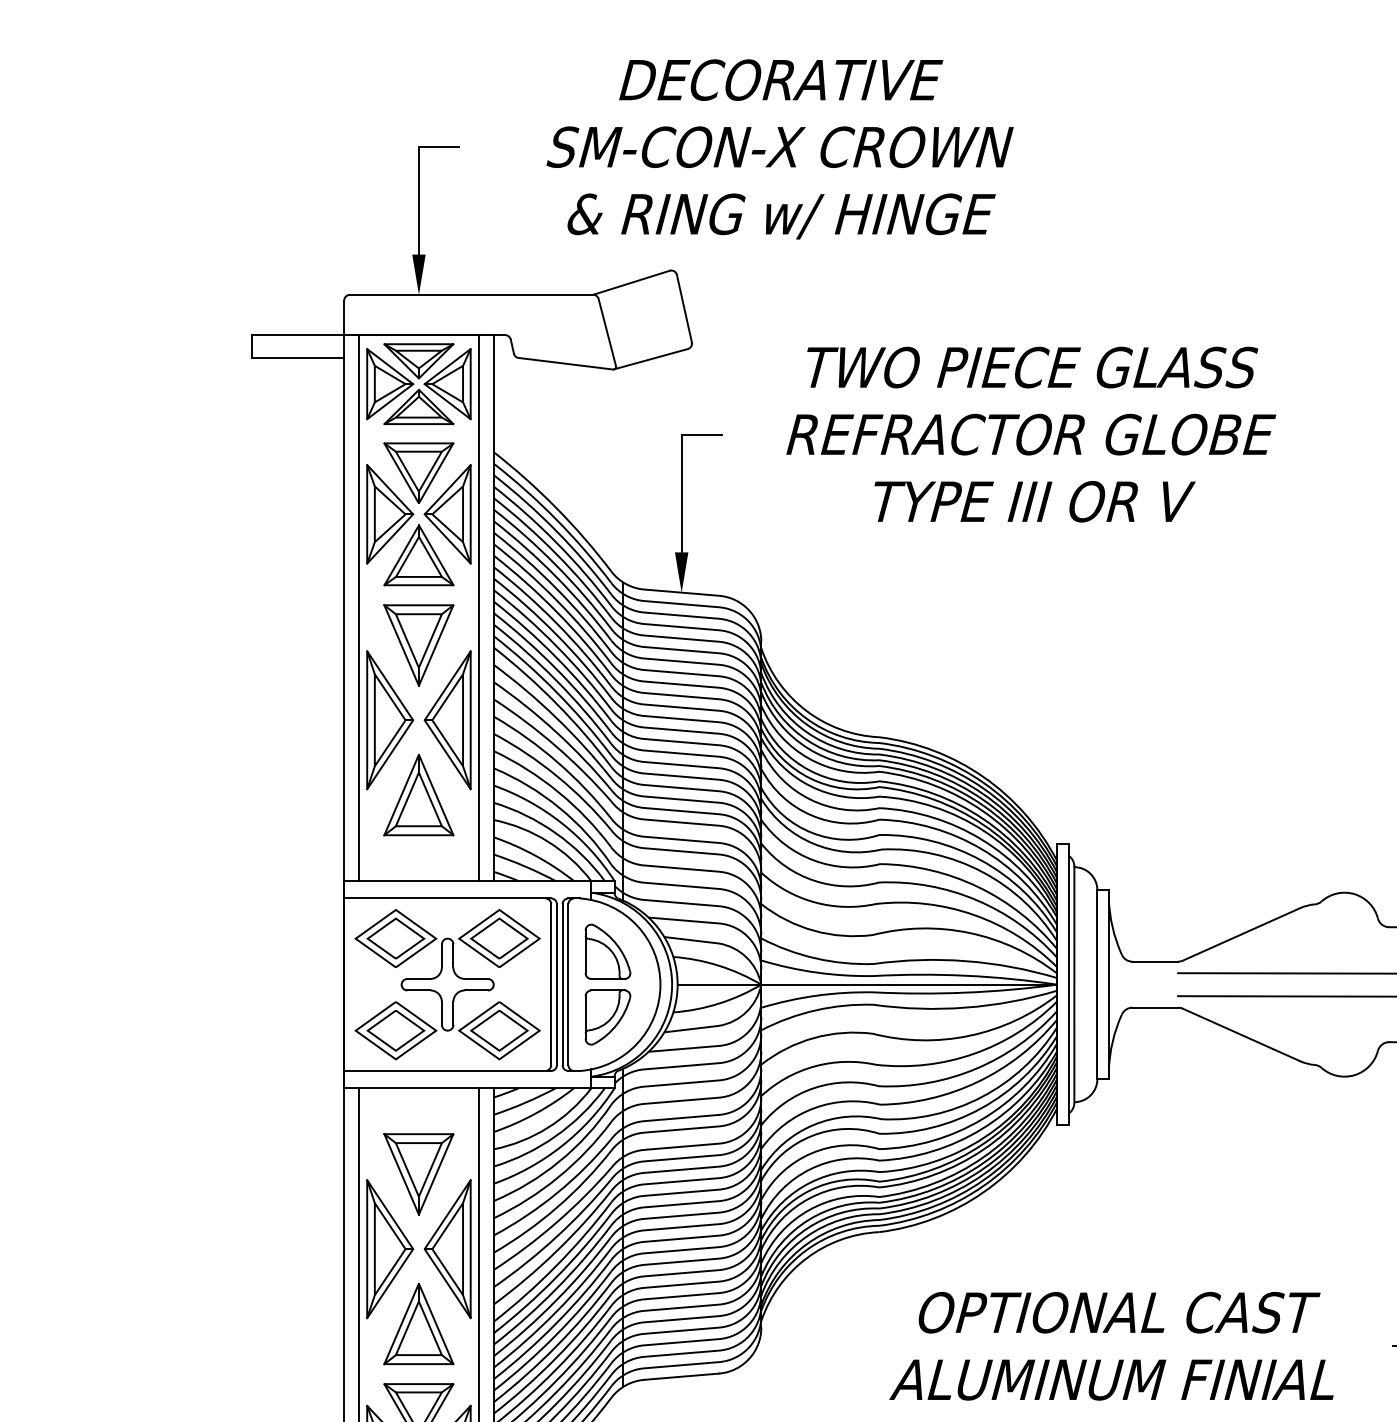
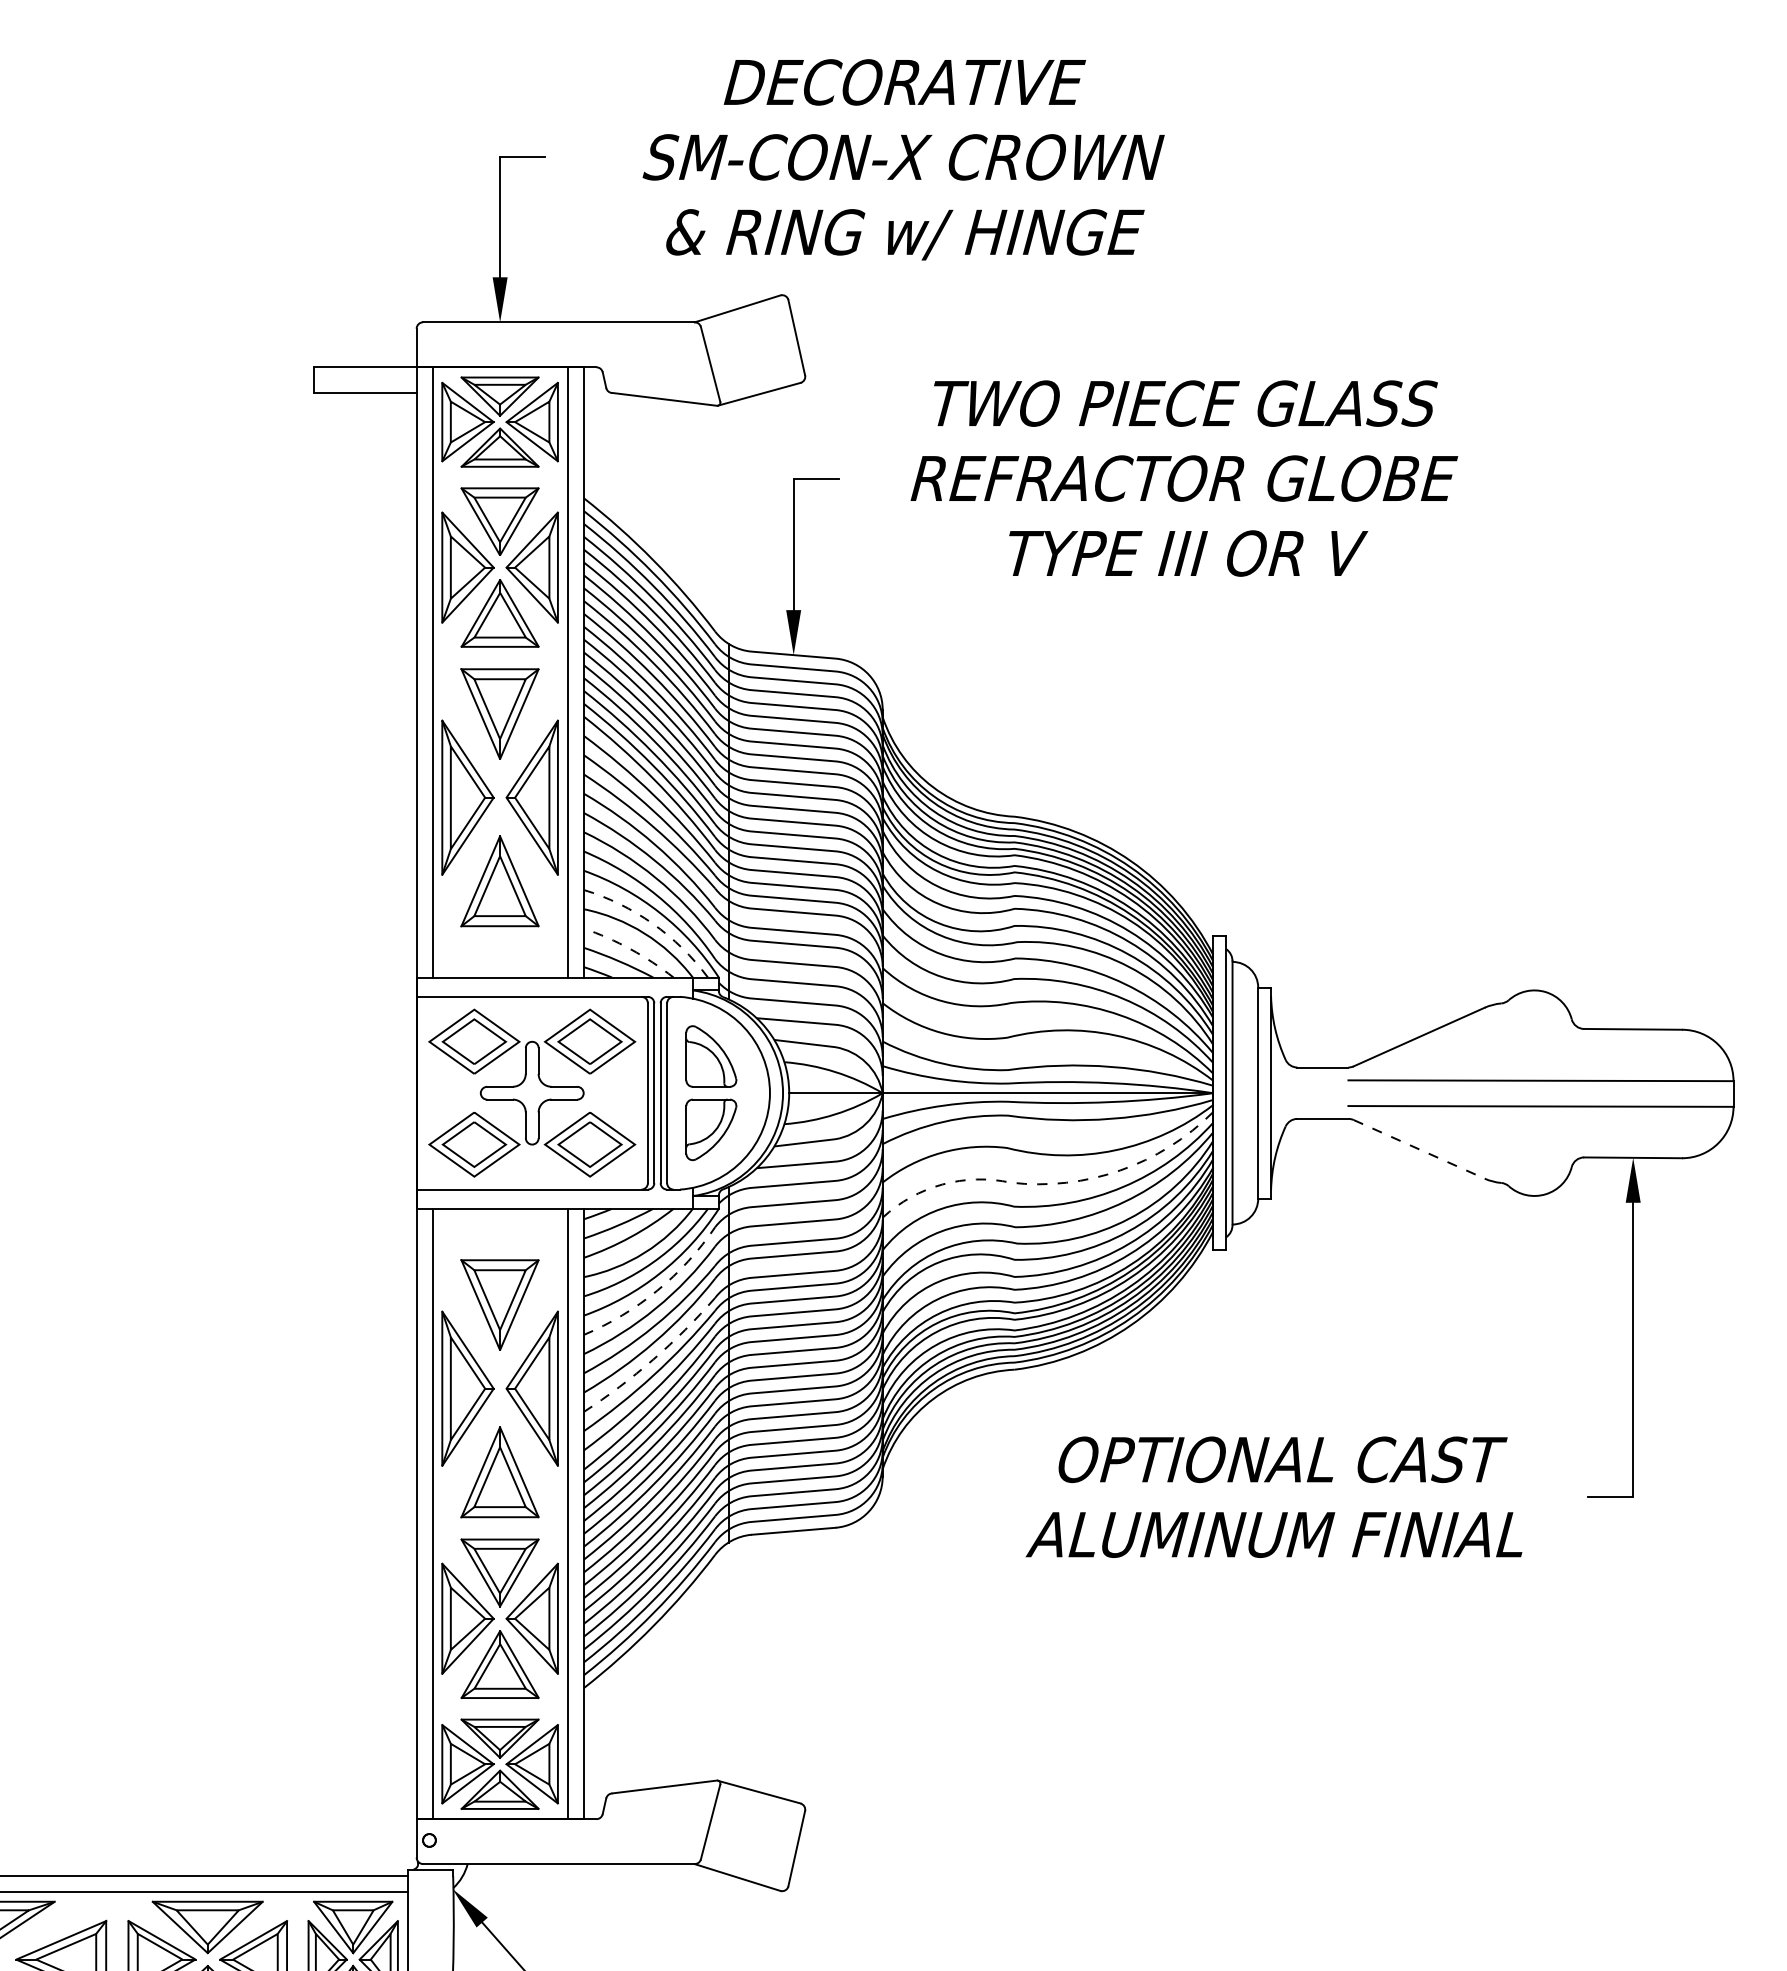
arc: (555, 832) -> (652, 923), solid -> dashed
arc: (535, 856) -> (630, 949), solid -> dashed
line: (1241, 1035) -> (1419, 1149), solid -> dashed
line: (909, 1066) -> (1048, 1184), solid -> dashed
arc: (559, 1161) -> (657, 1290), solid -> dashed
arc: (556, 1222) -> (653, 1359), solid -> dashed

